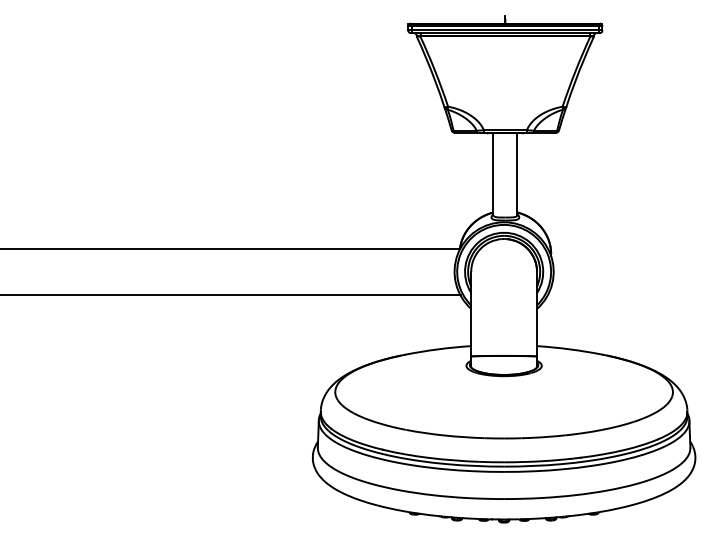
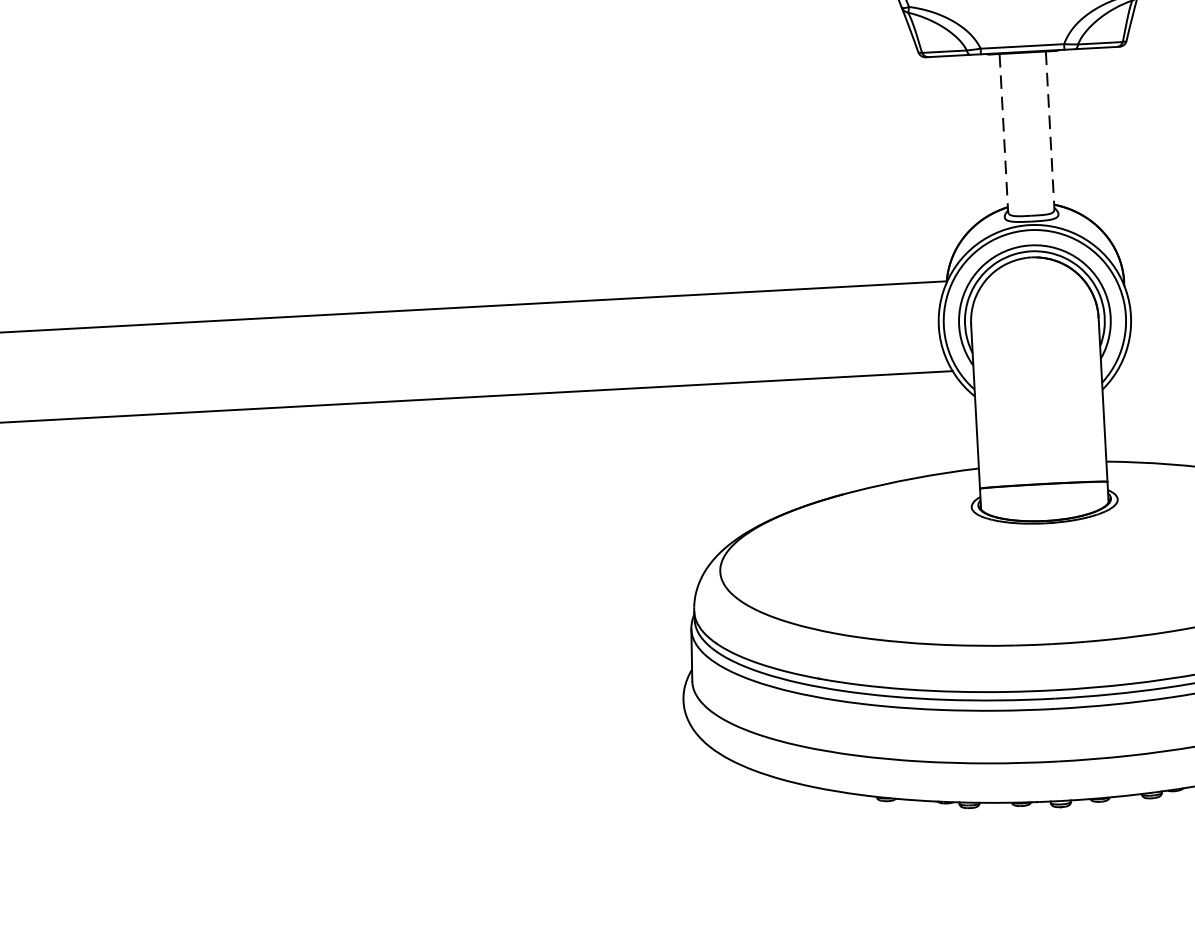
line: (493, 174) -> (1004, 133), solid -> dashed
line: (517, 174) -> (1050, 131), solid -> dashed

